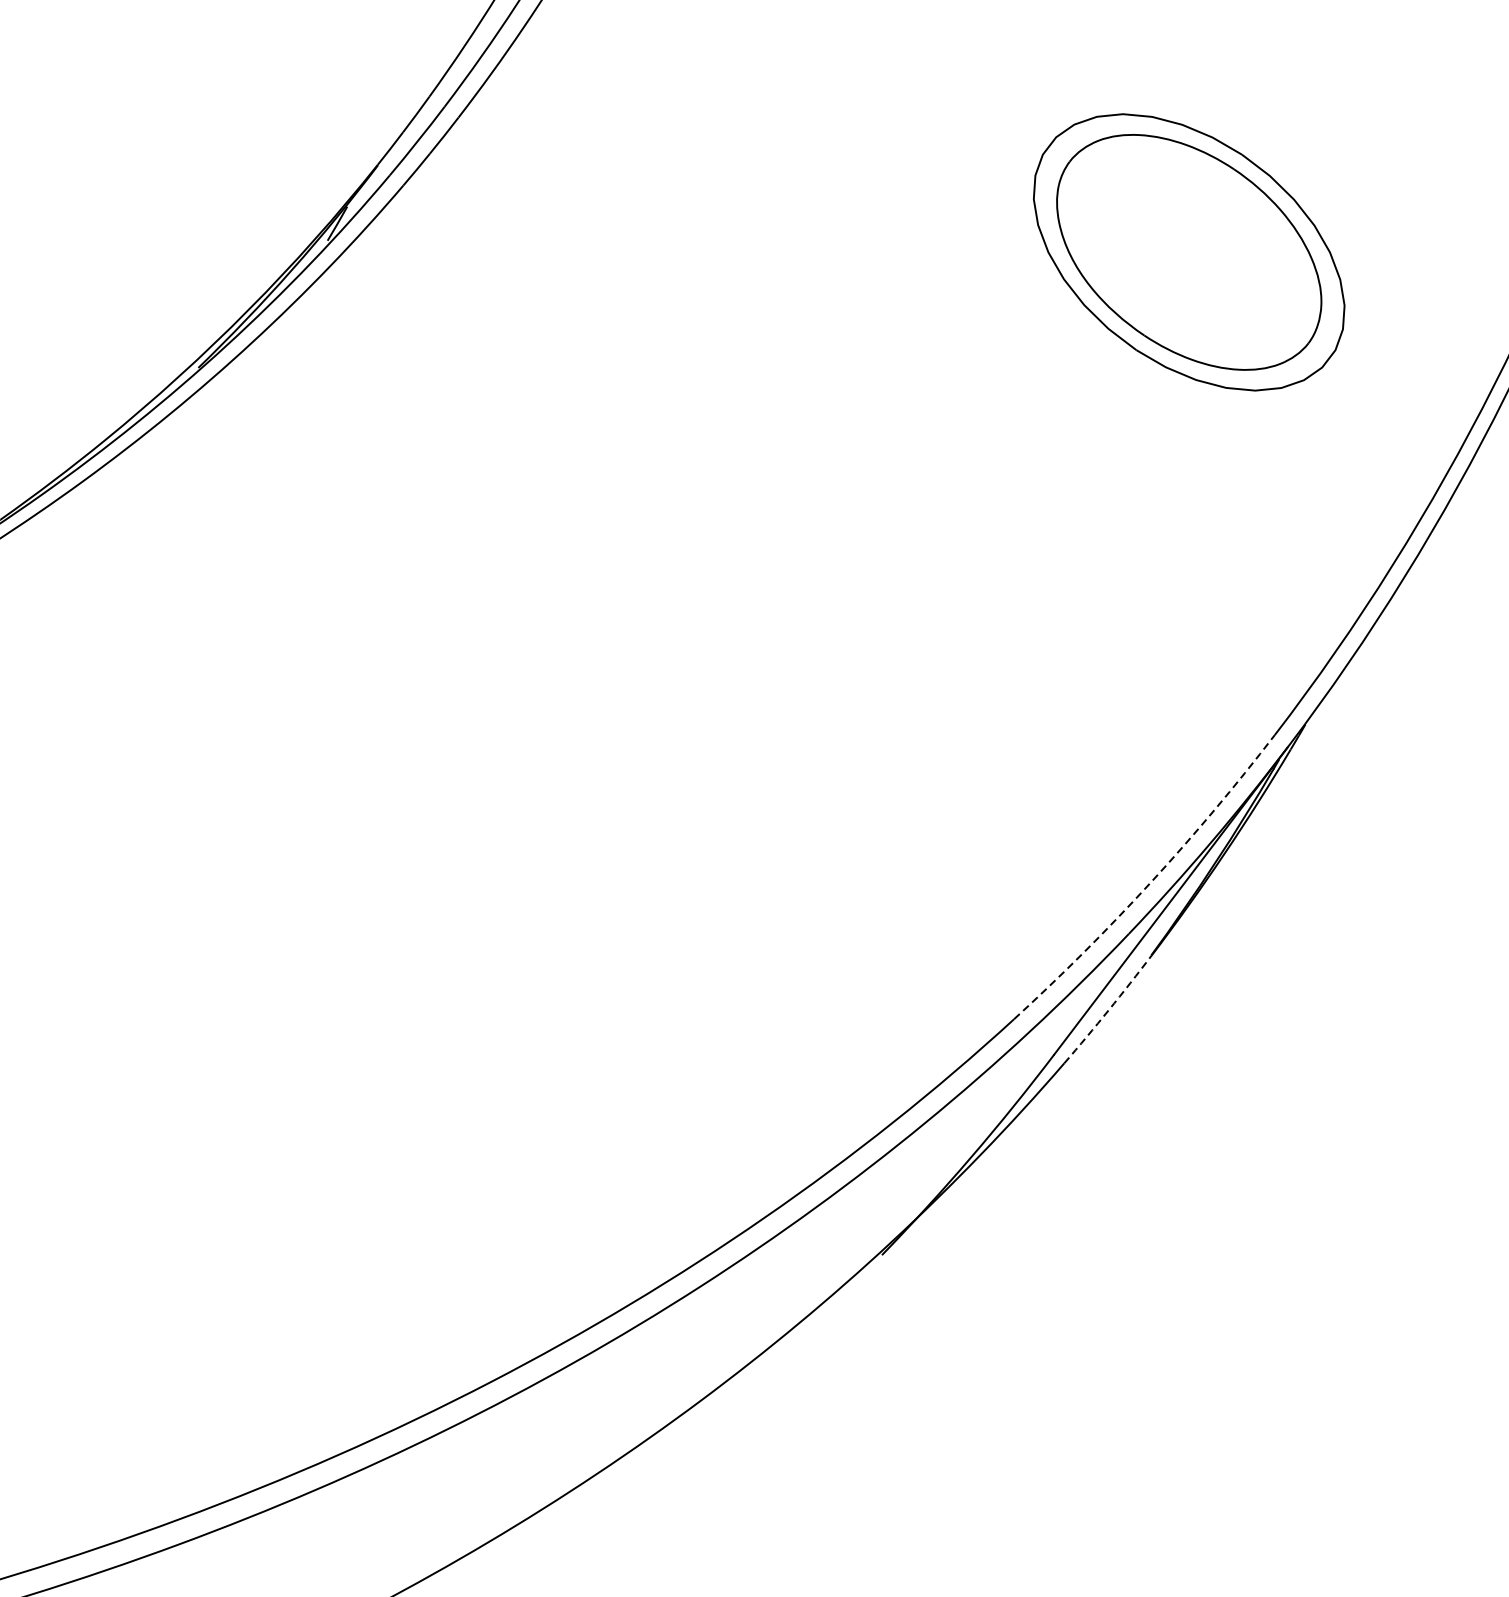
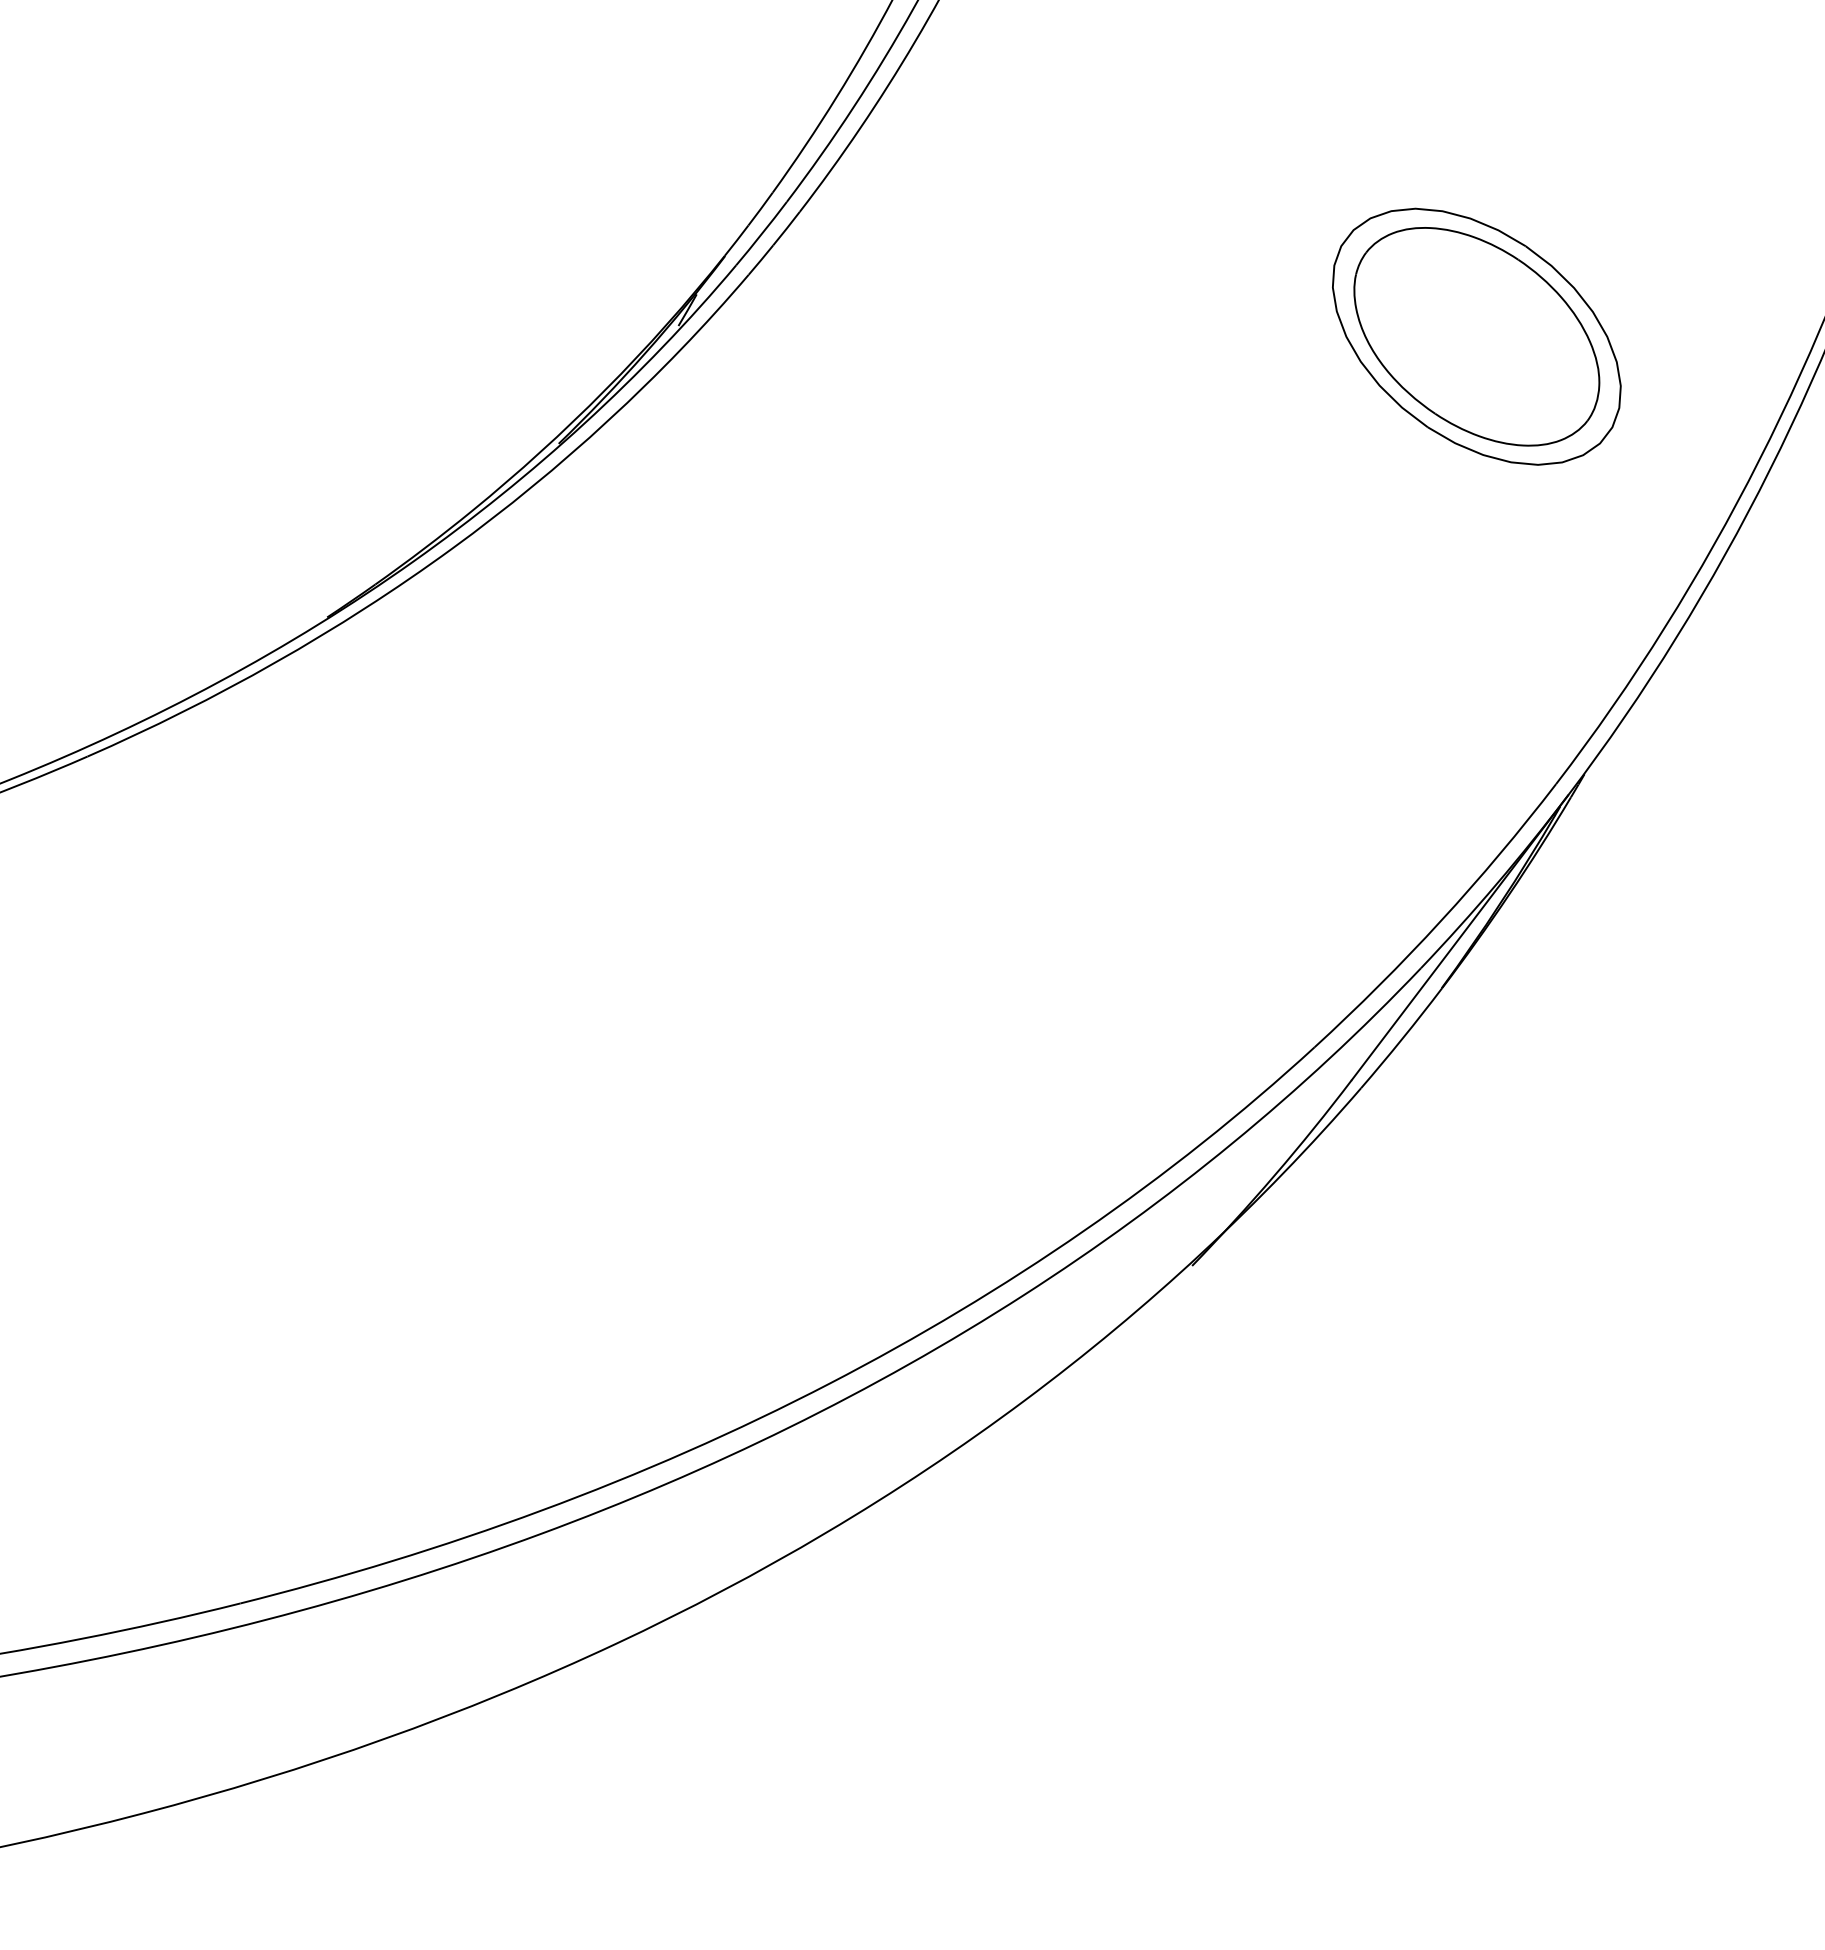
arc: (1151, 882) -> (1441, 920), dashed -> solid
arc: (1108, 1009) -> (1402, 1038), dashed -> solid

